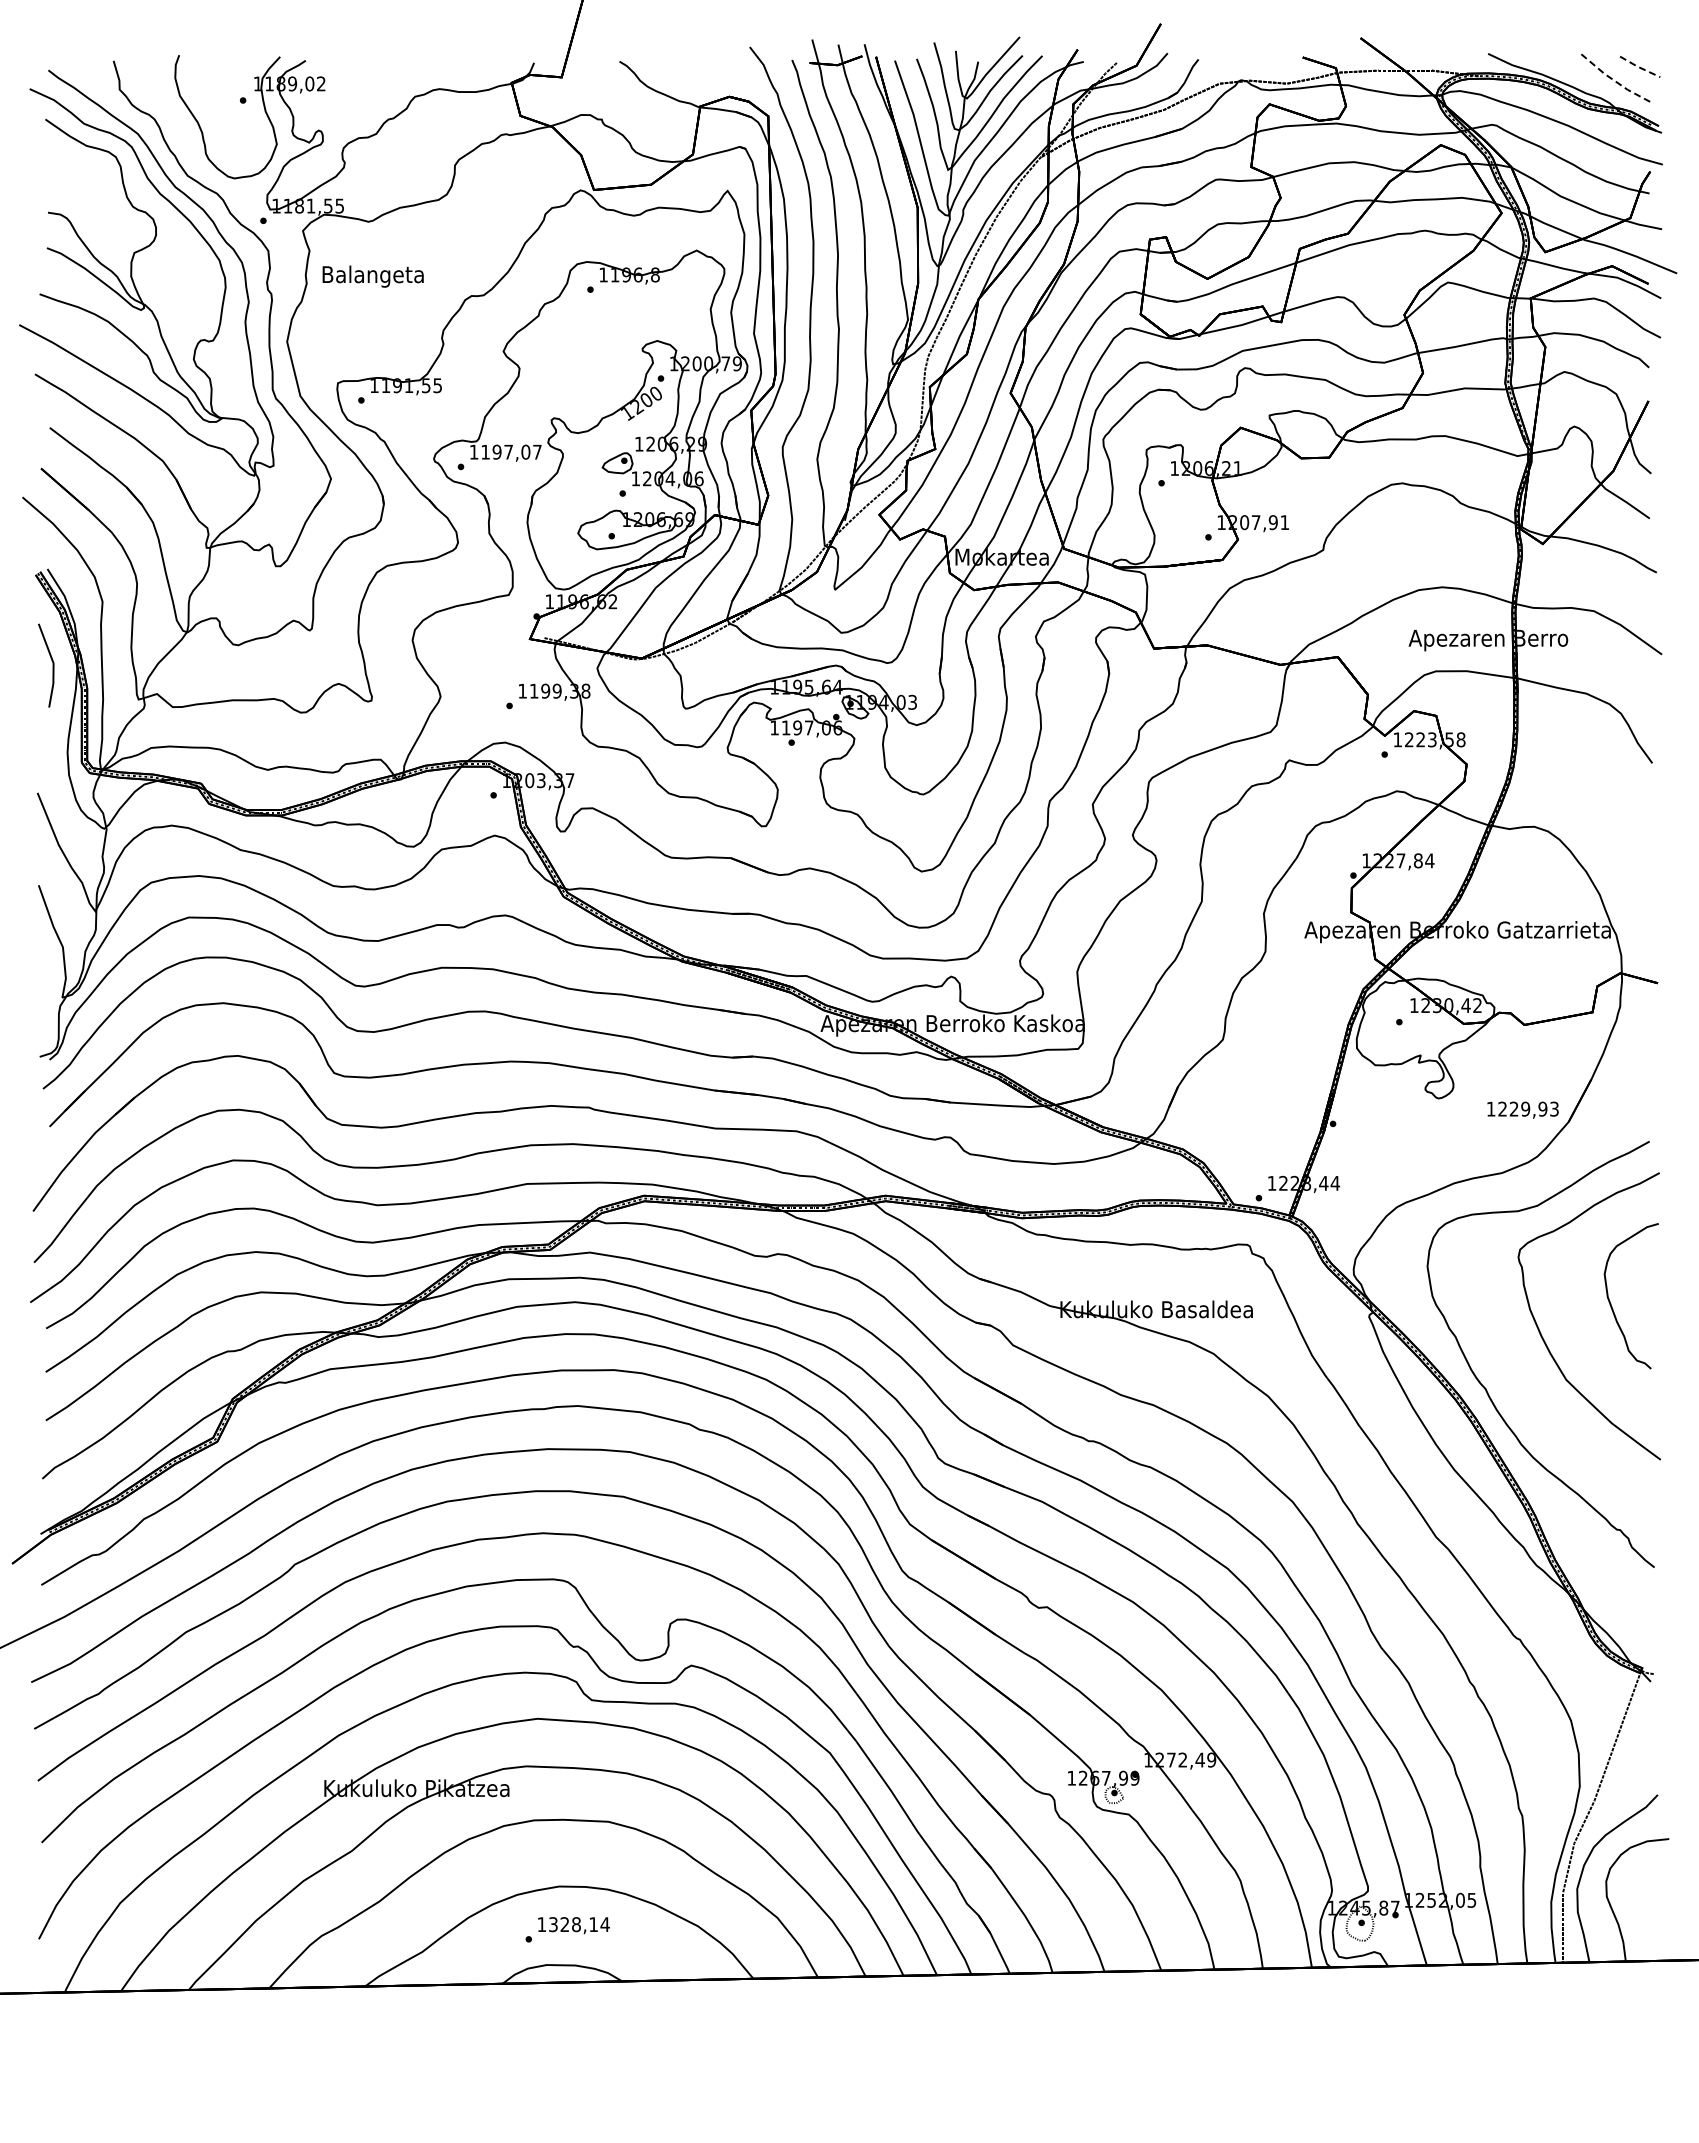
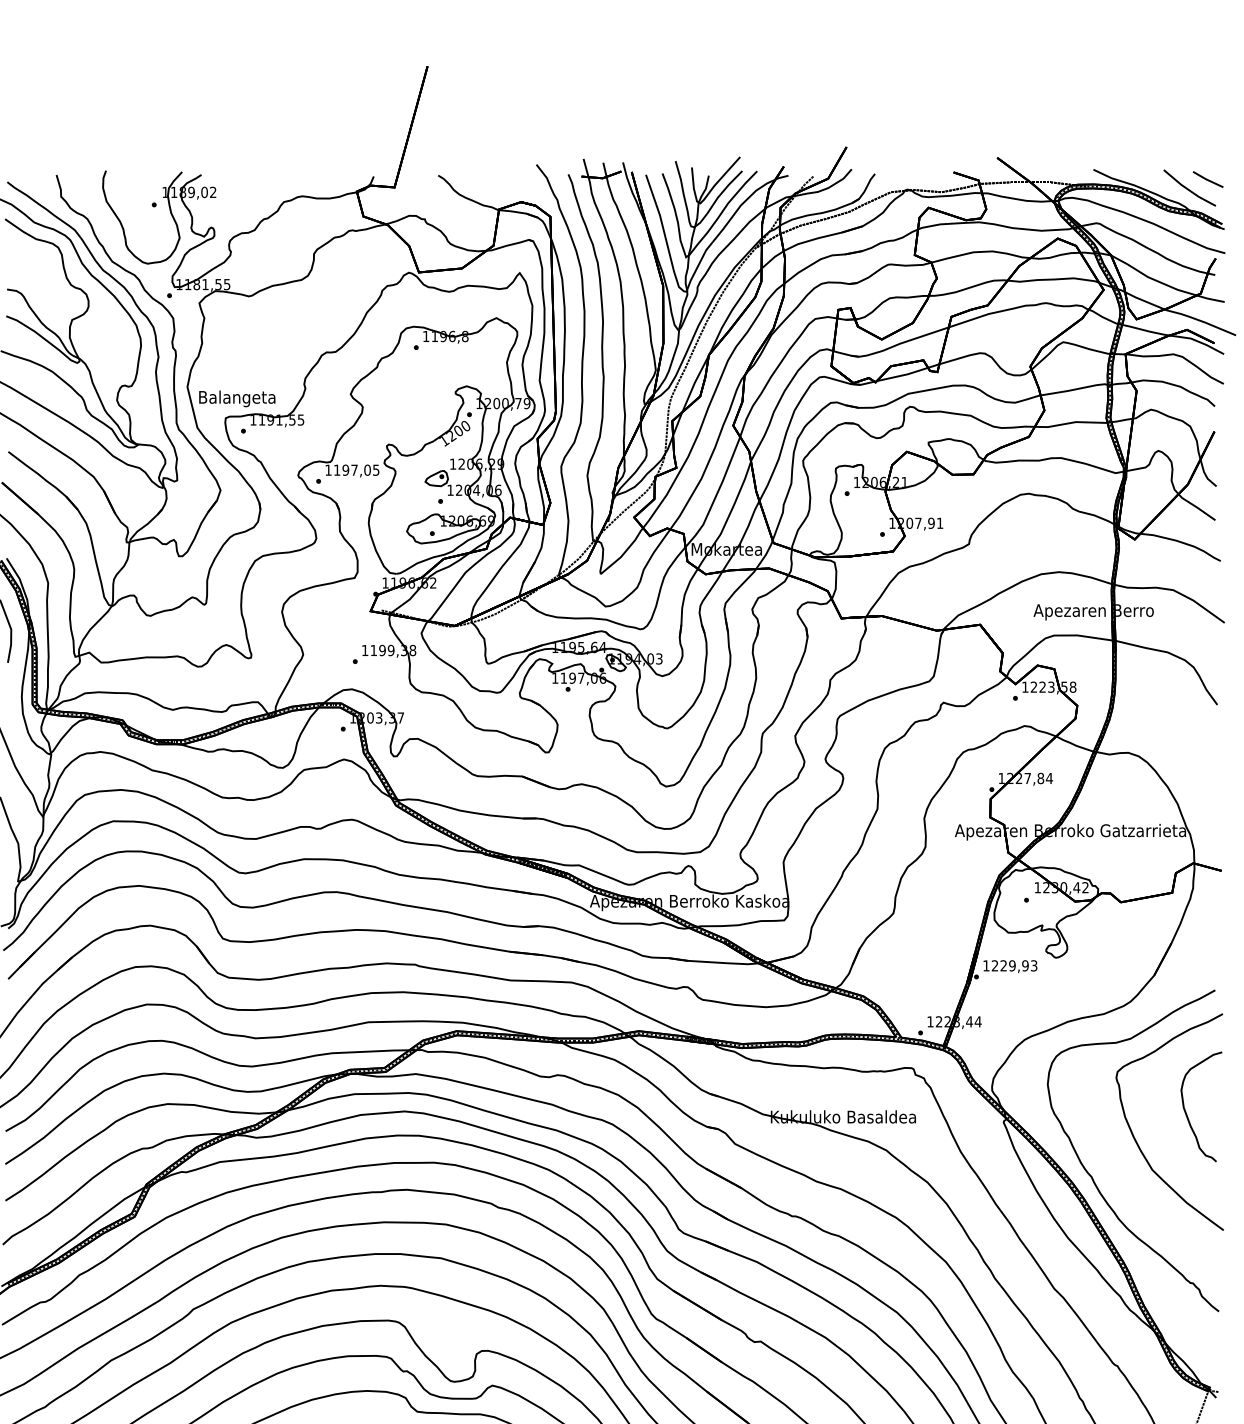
line: (1640, 67) -> (1208, 180), dashed -> solid
line: (1614, 80) -> (1188, 189), dashed -> solid
text: (372, 276) -> (236, 398), moved
text: (537, 452) -> (376, 470), 1197,07 -> 1197,05
text: (1522, 1109) -> (1010, 966), moved

